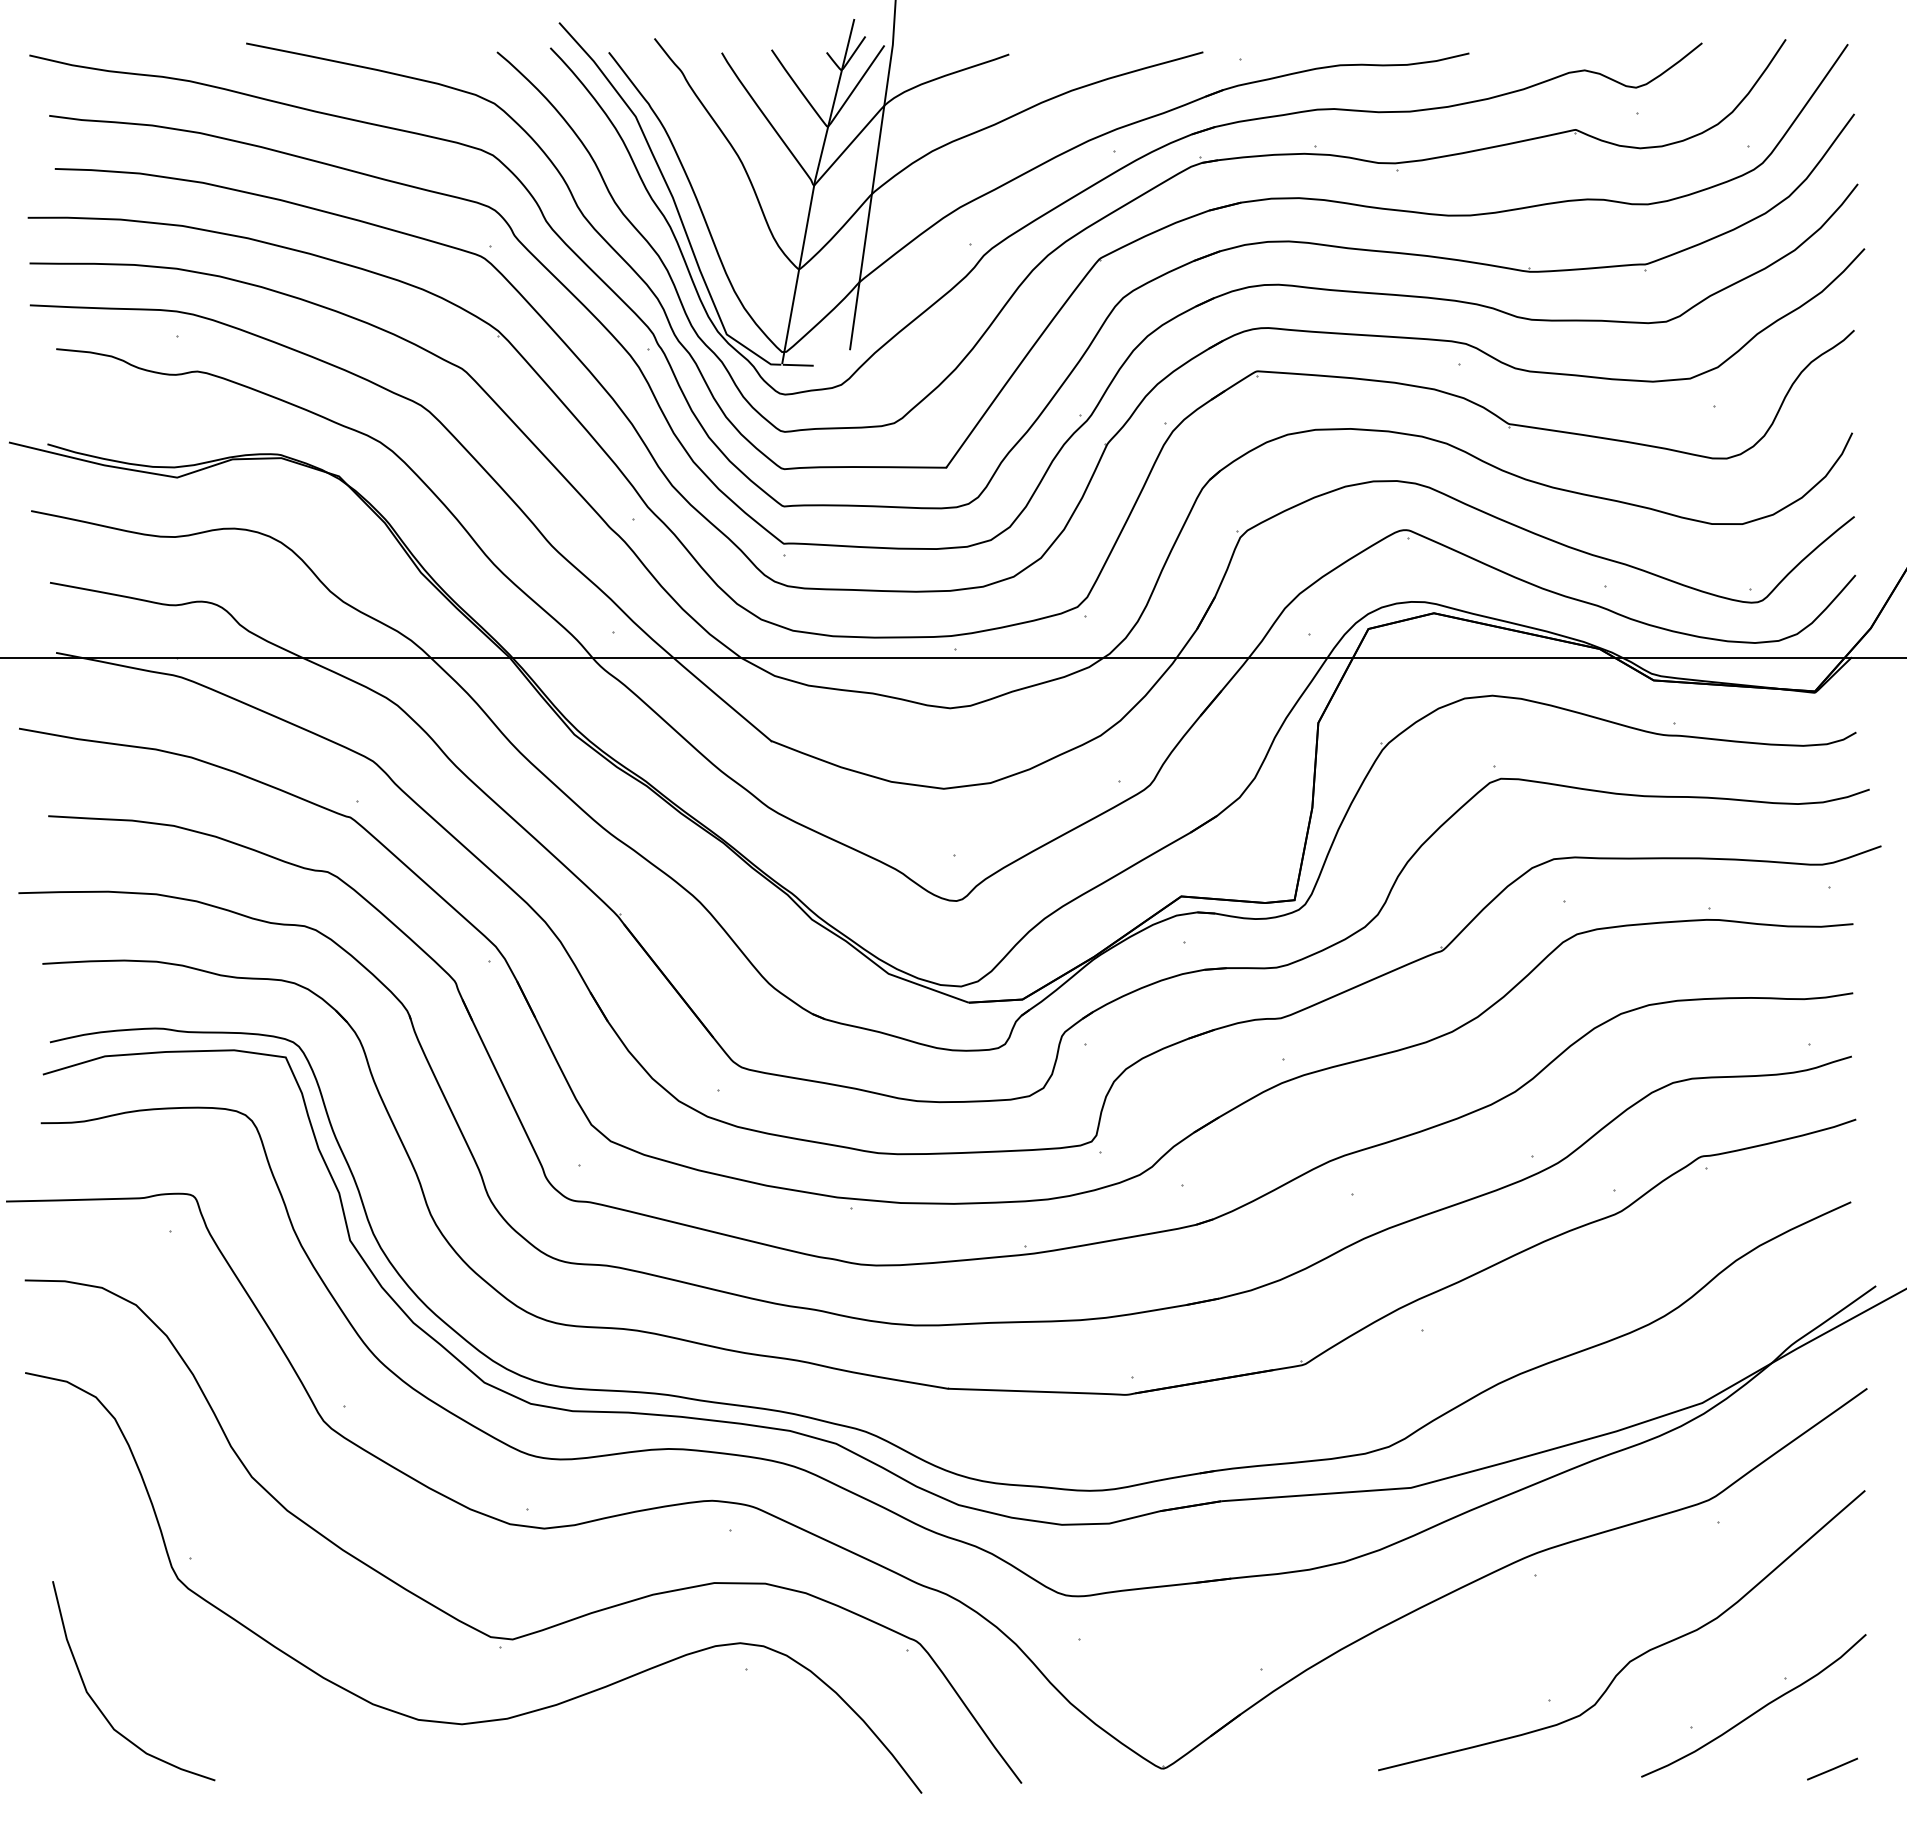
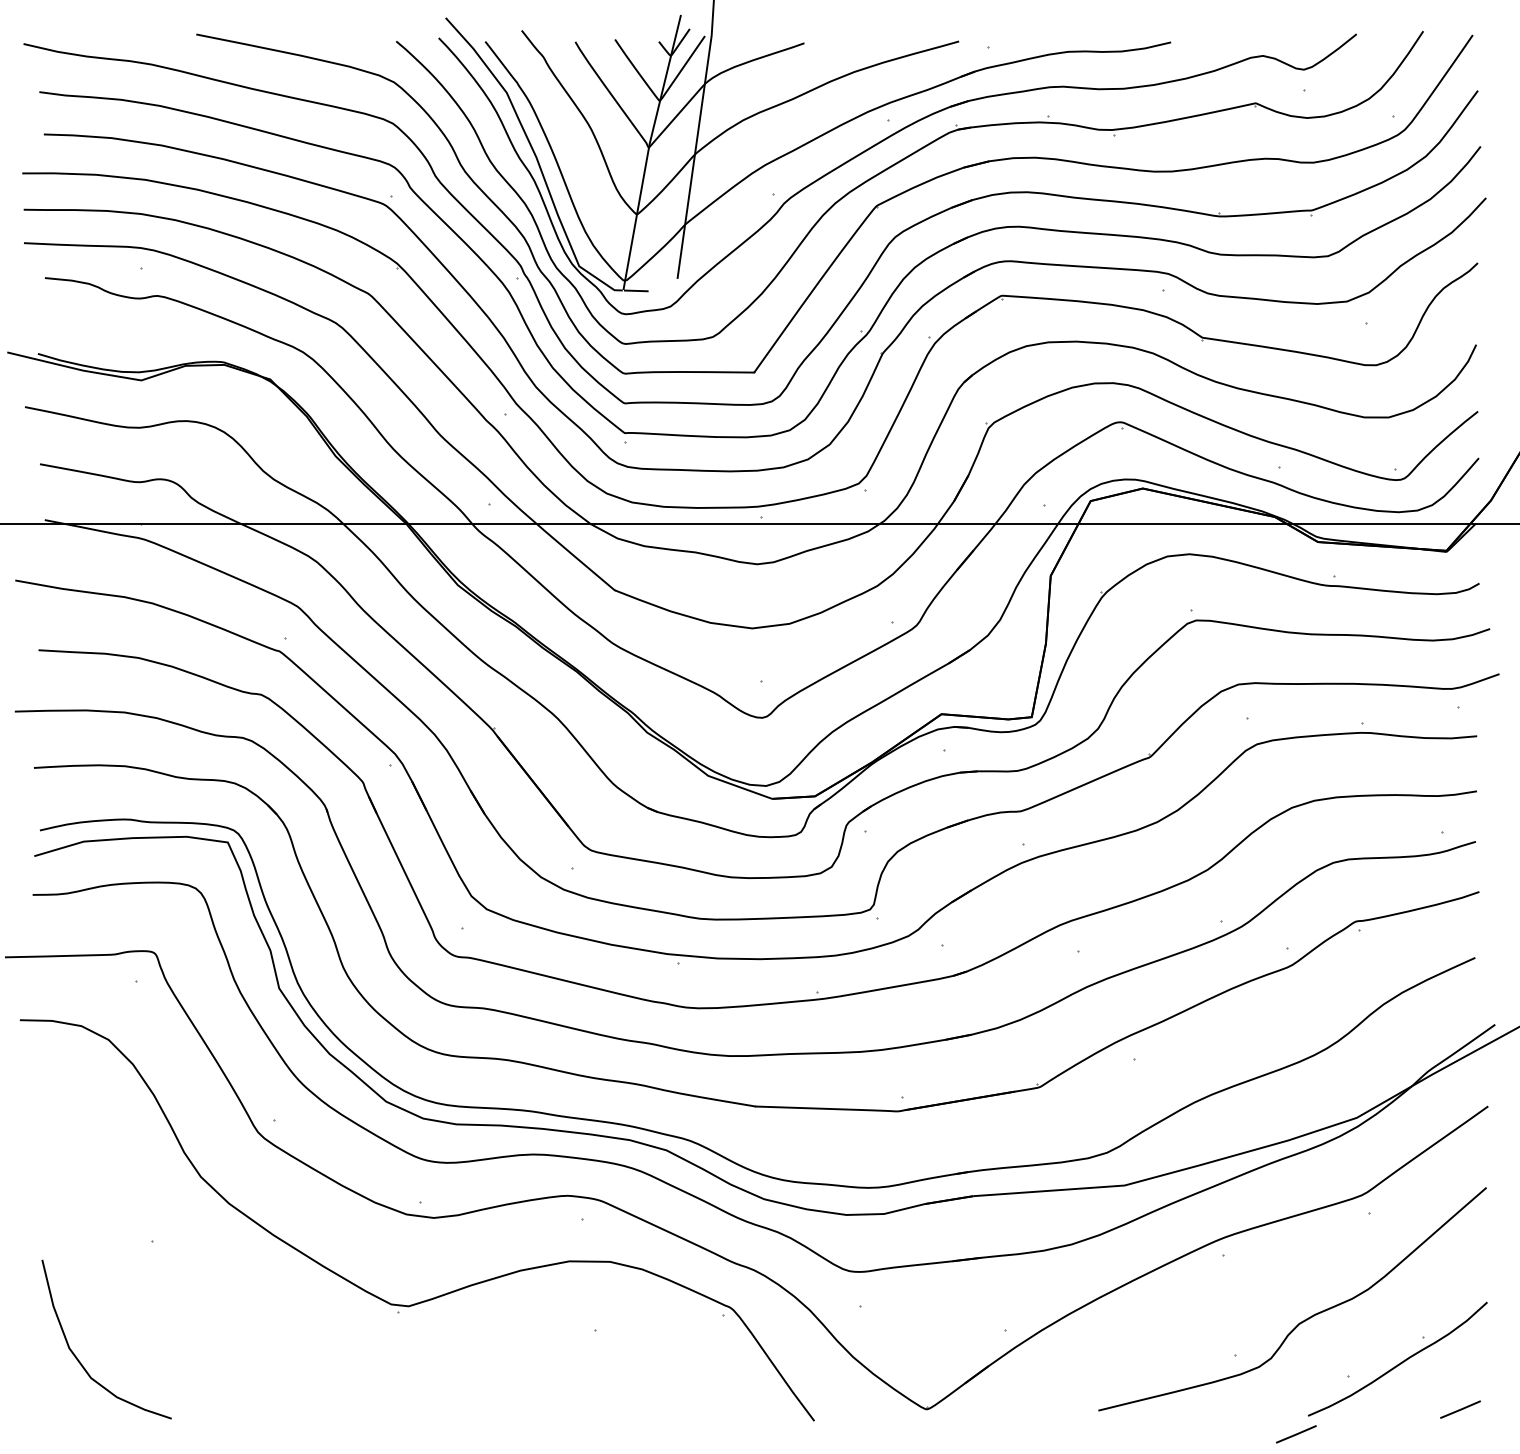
curve: (490, 1719) -> (391, 1370), removed
line: (1626, 1799) -> (1296, 1433), added

